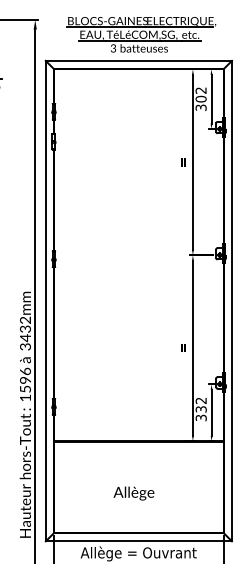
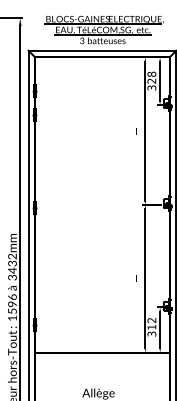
text: (200, 94) -> (151, 77), 302 -> 328
text: (200, 409) -> (151, 327), 332 -> 312

